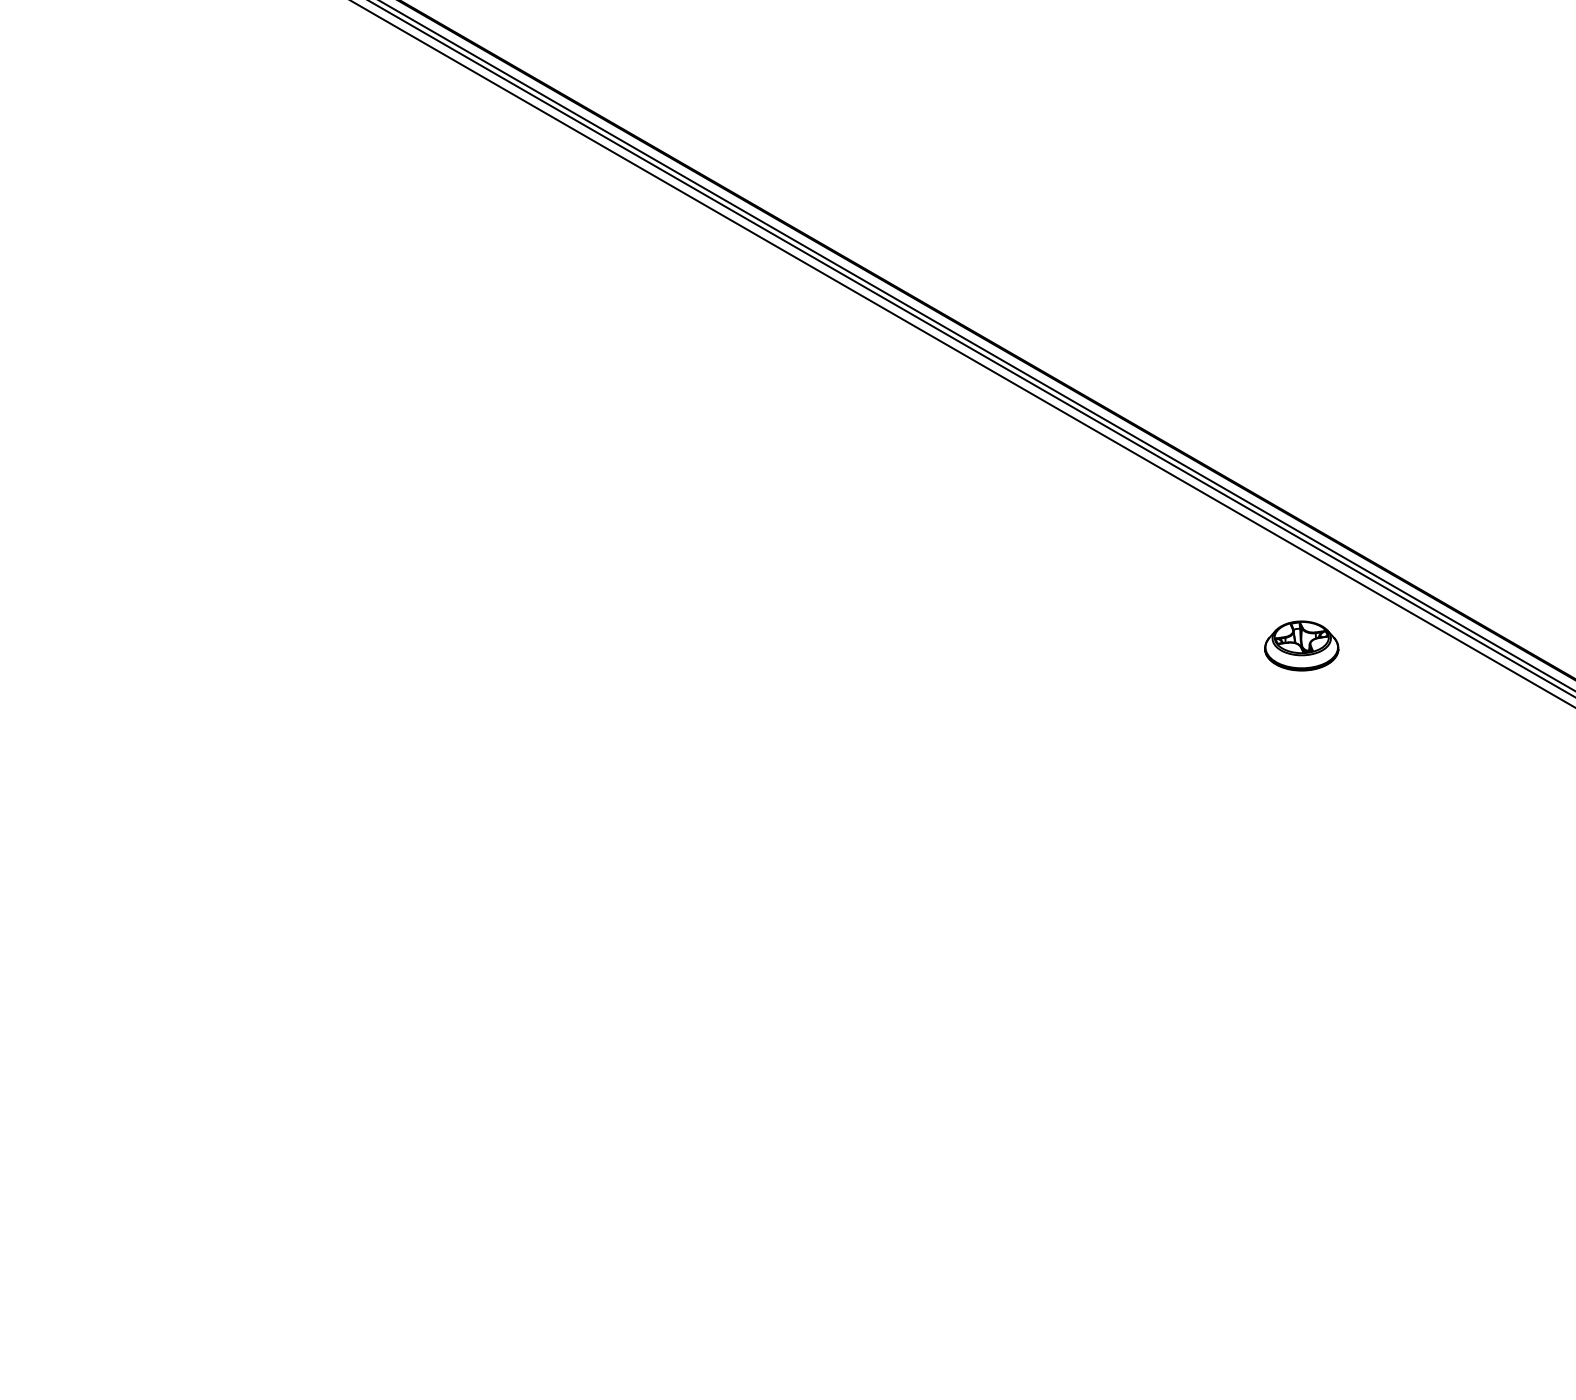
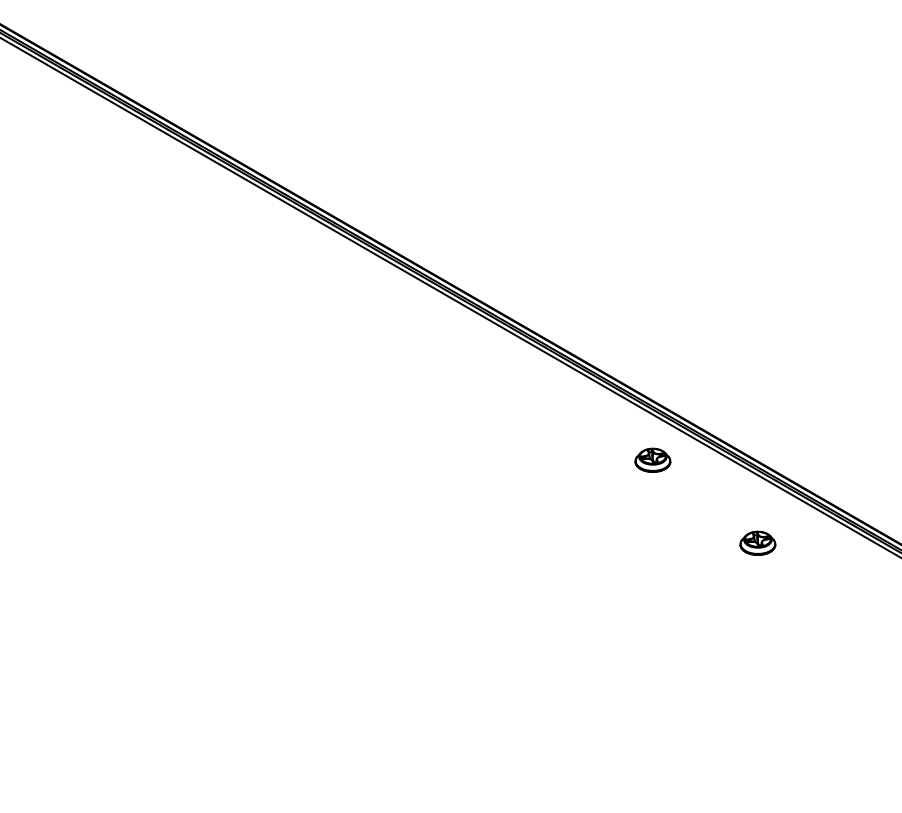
part: (1521, 818) -> (757, 542), added

